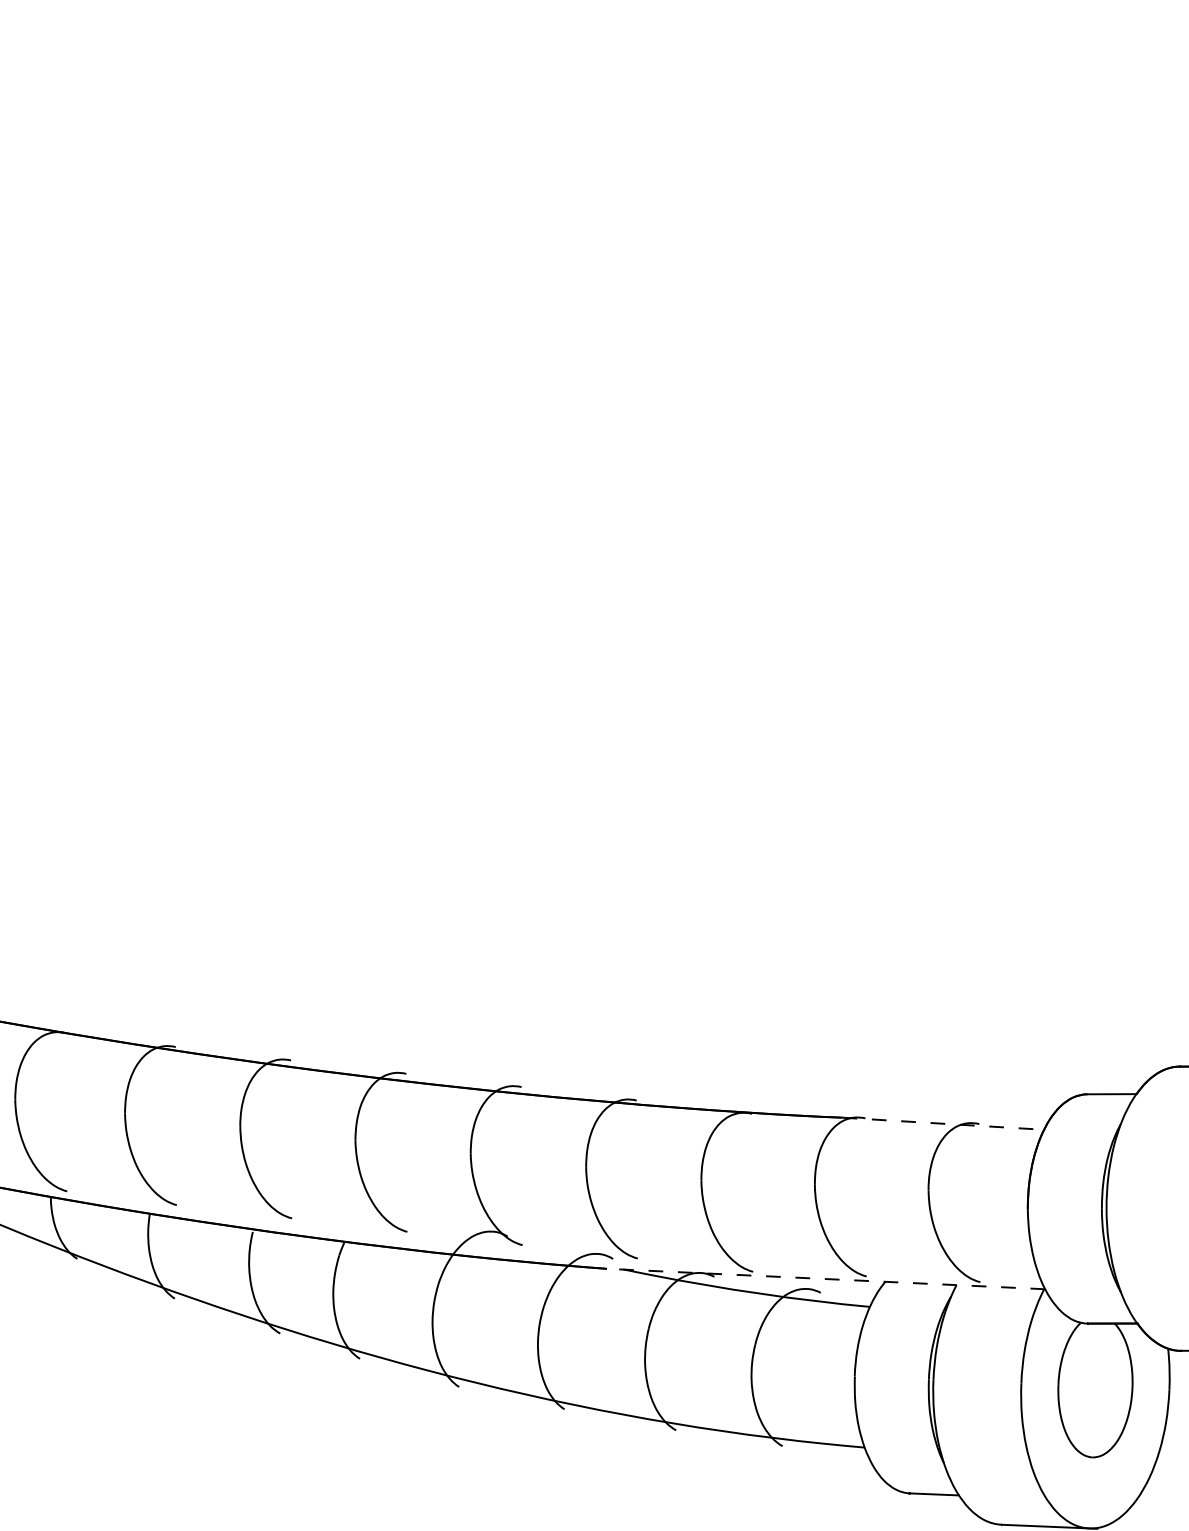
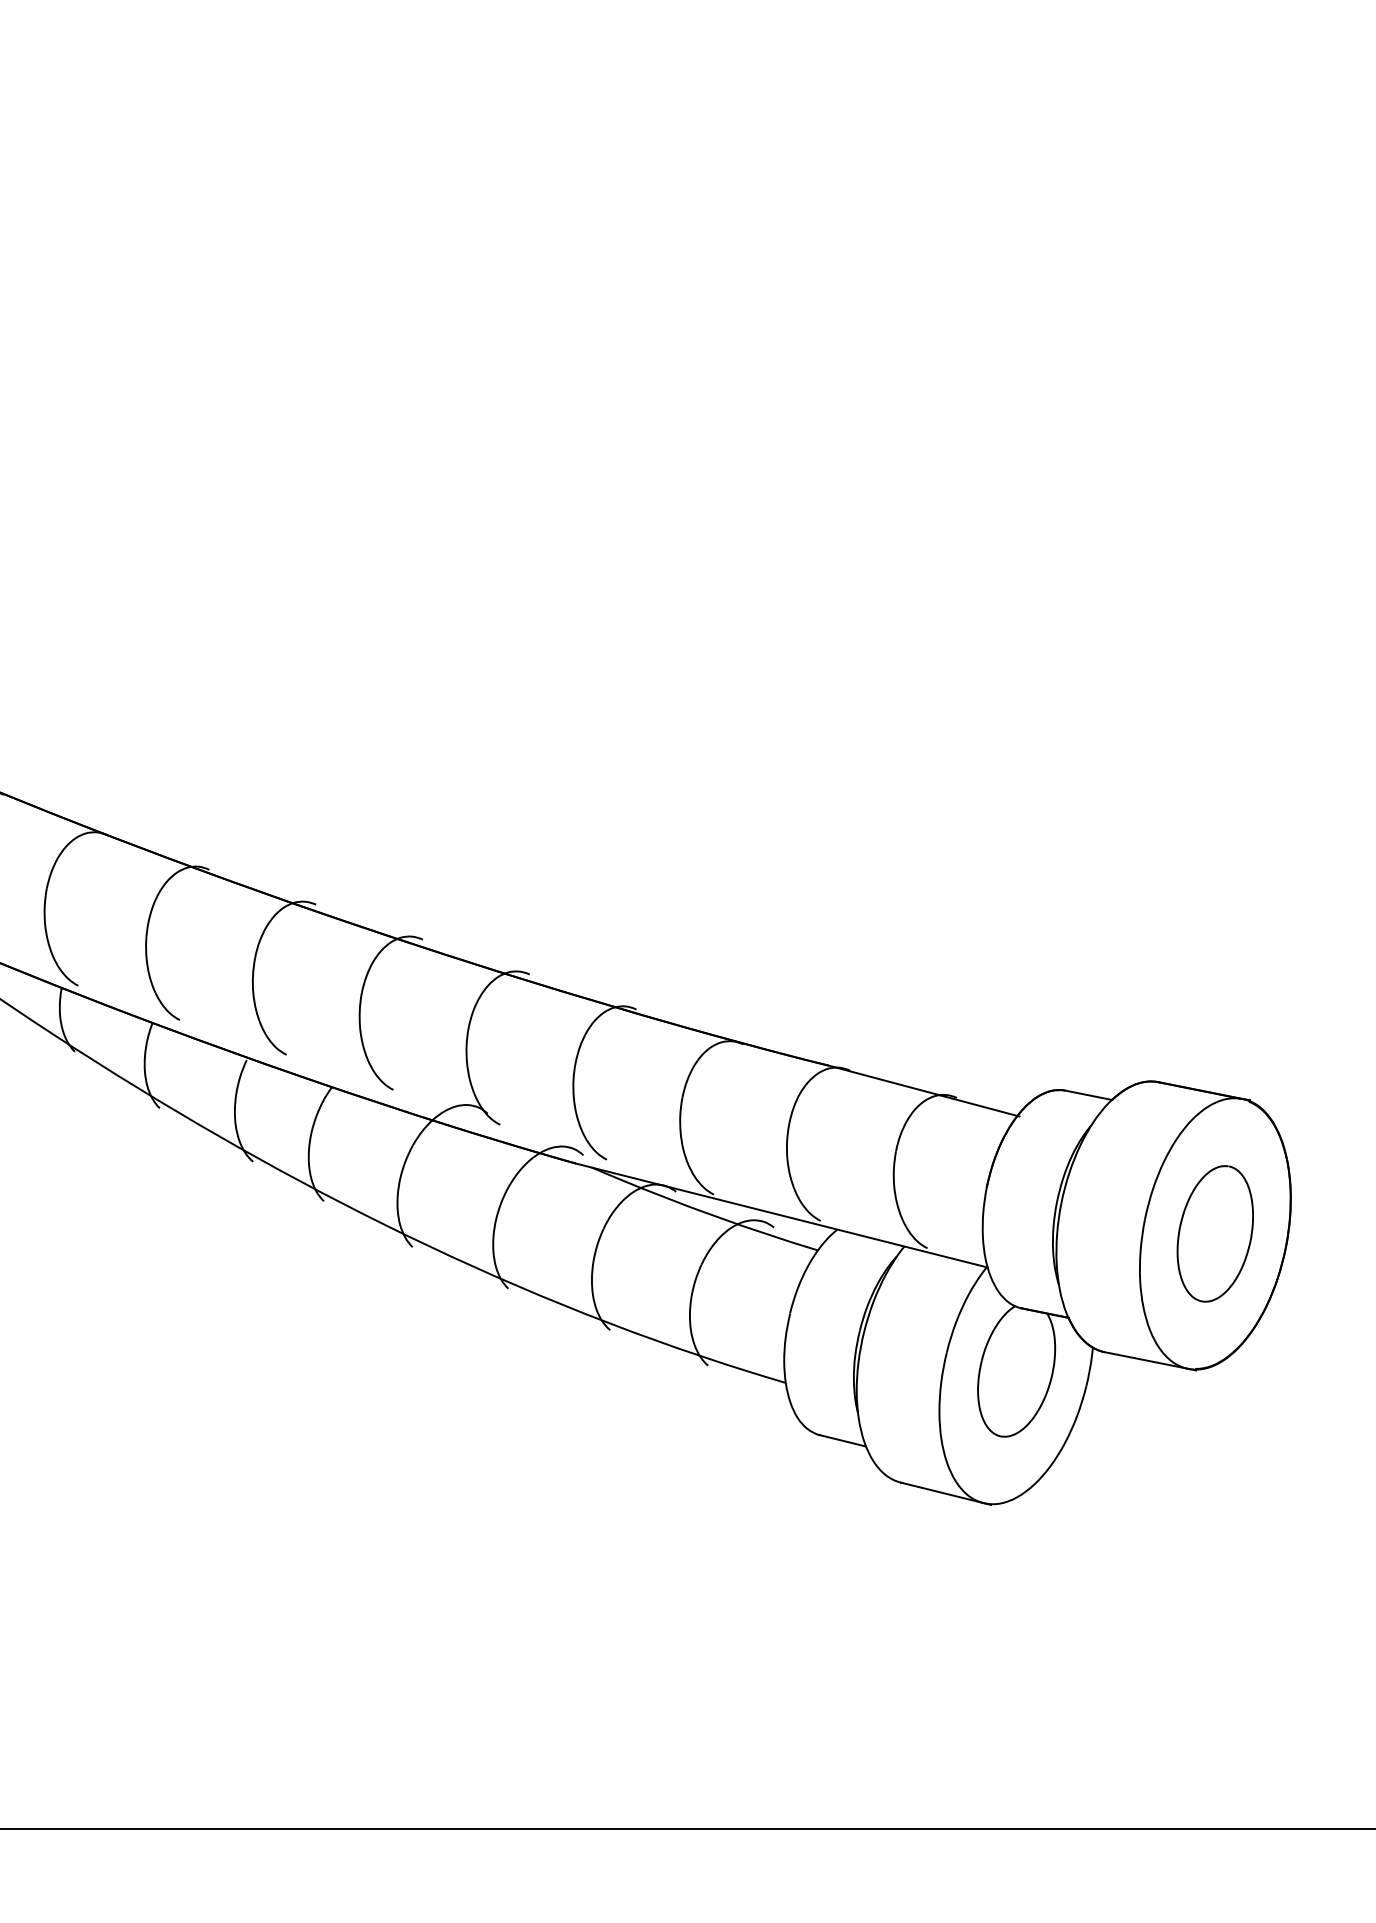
line: (945, 1124) -> (924, 1091), dashed -> solid
line: (825, 1279) -> (781, 1215), dashed -> solid

